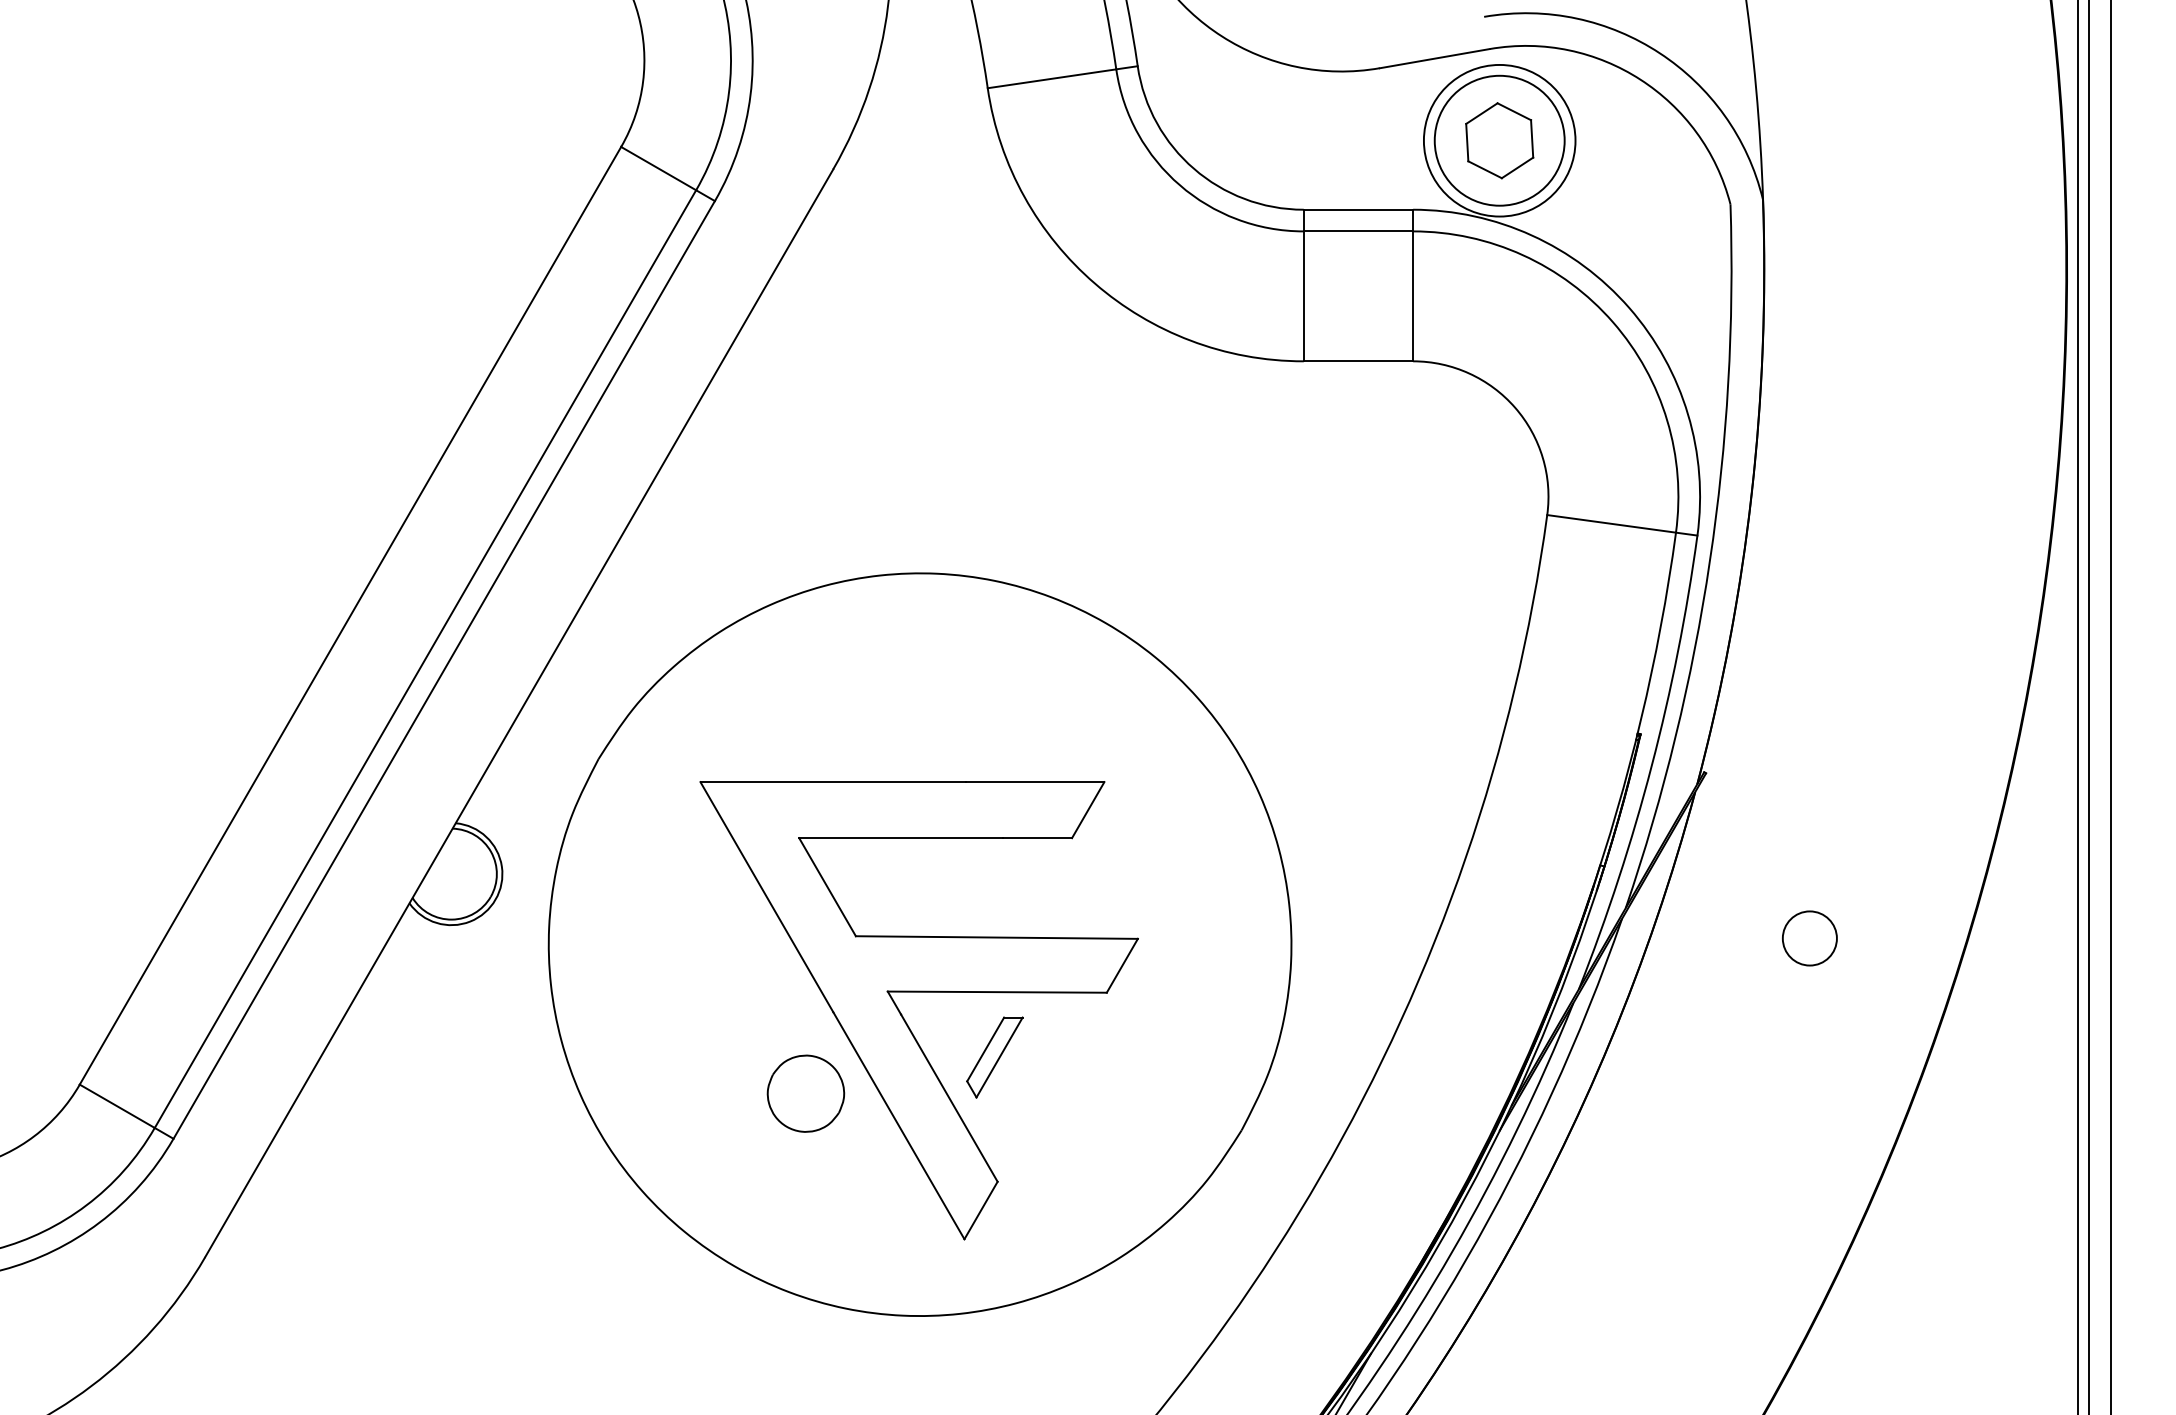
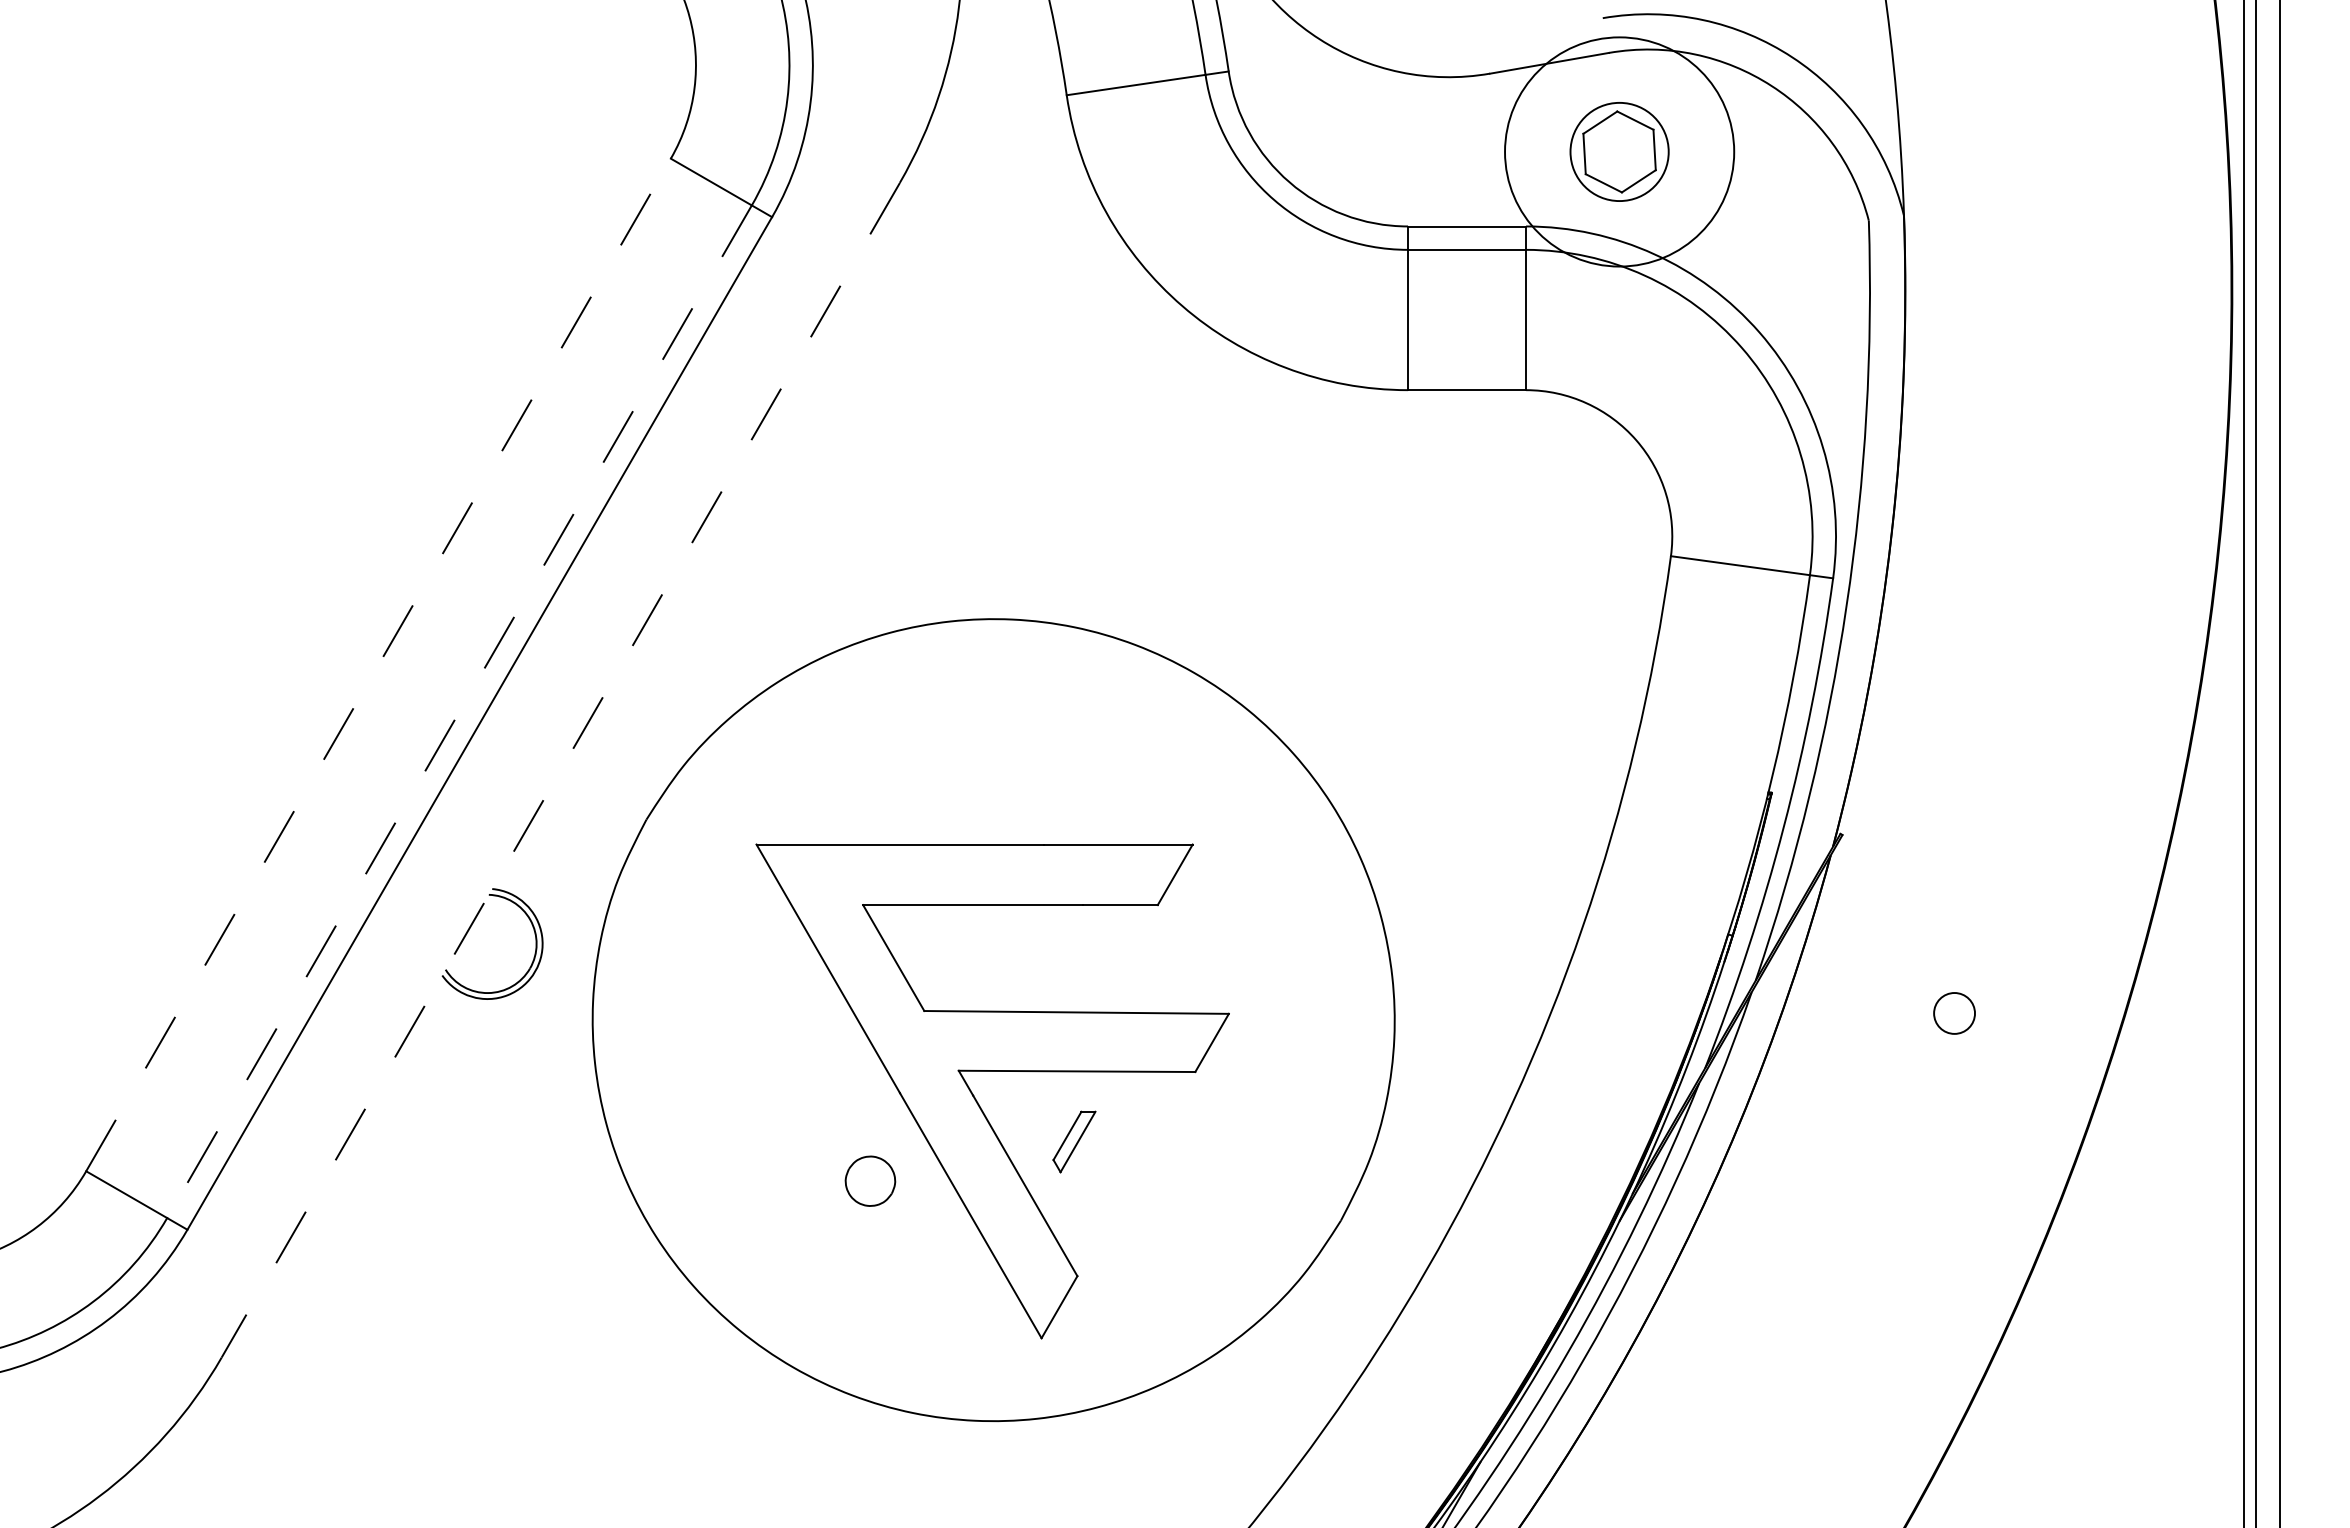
circle: (1499, 140) -> (1619, 151), size x0.7
circle: (1499, 140) -> (1619, 151), size x1.4
line: (350, 615) -> (378, 664), solid -> dashed
line: (425, 658) -> (459, 711), solid -> dashed
line: (518, 713) -> (560, 770), solid -> dashed
circle: (1809, 938) -> (1954, 1013), size x0.7
part: (994, 1057) -> (1074, 1141), size x0.7
part: (806, 1094) -> (870, 1181), size x0.6

